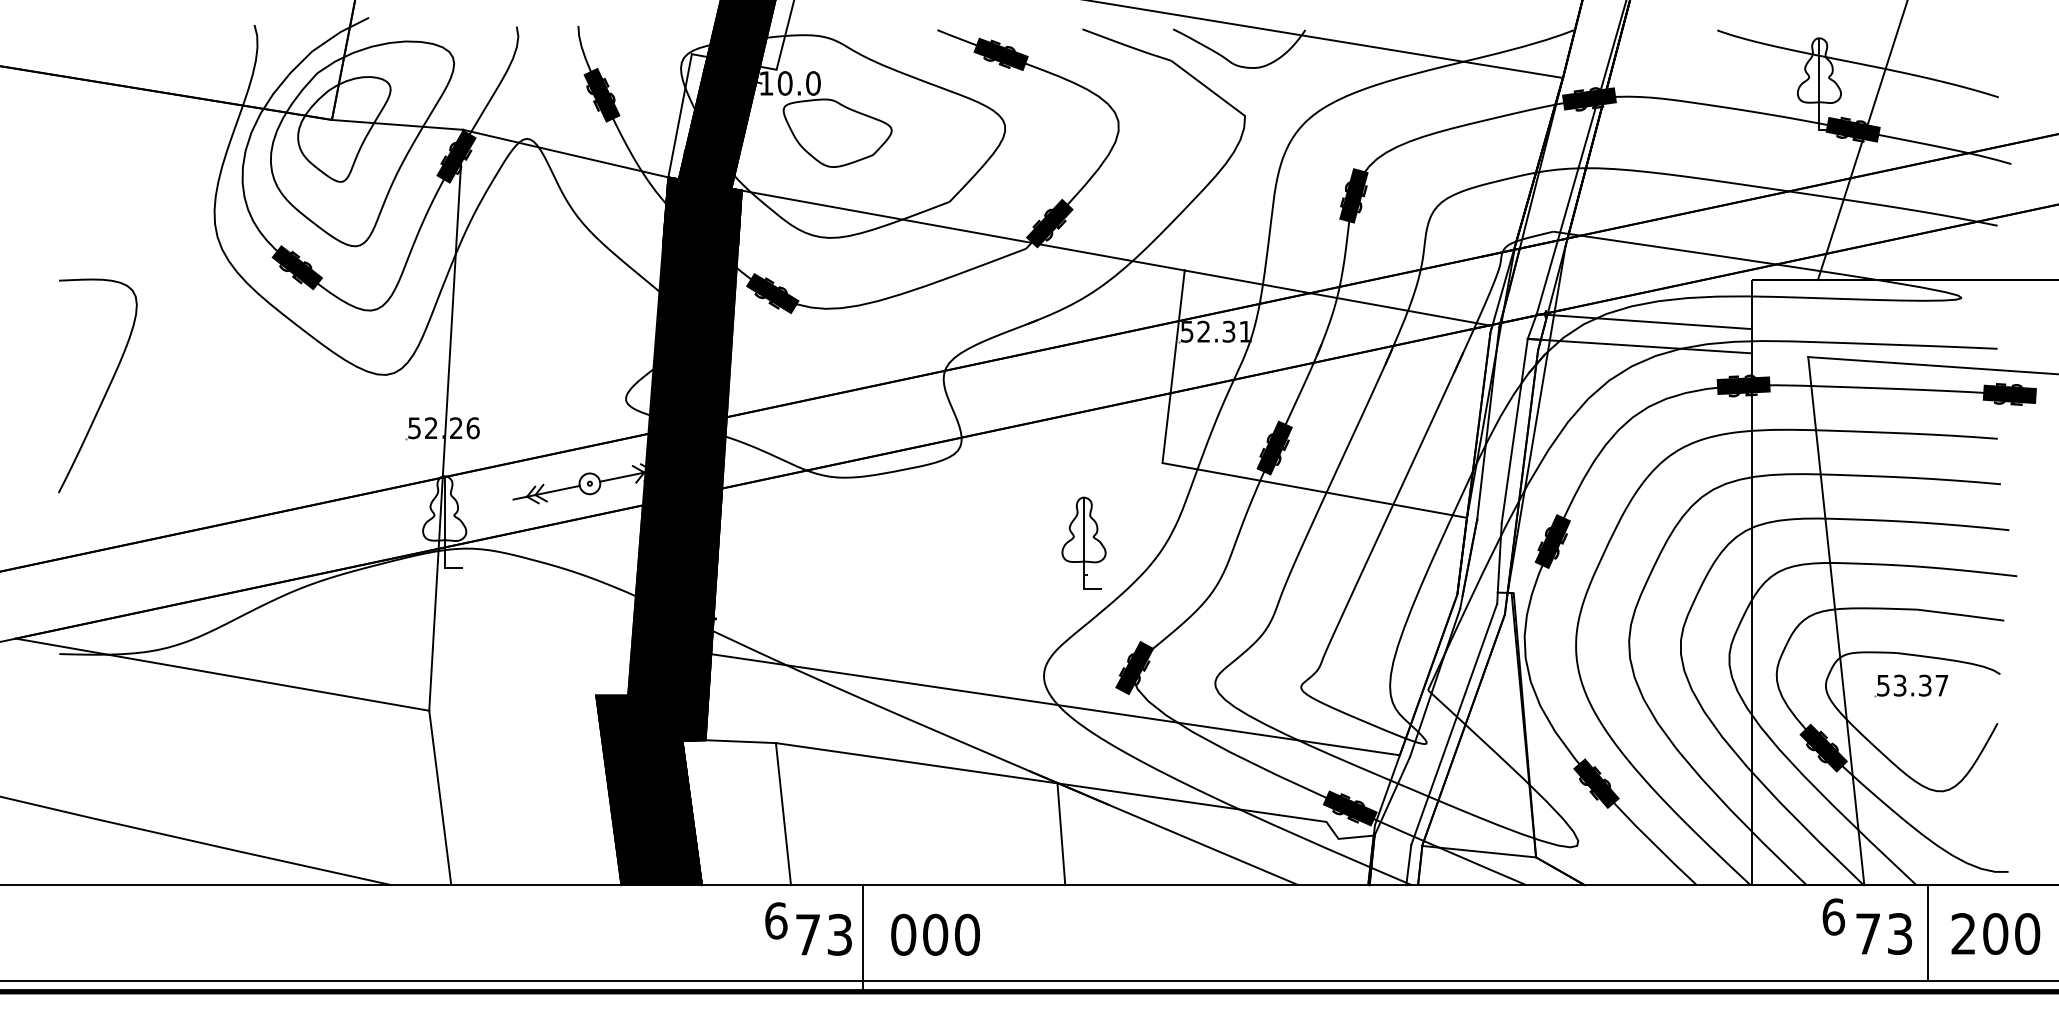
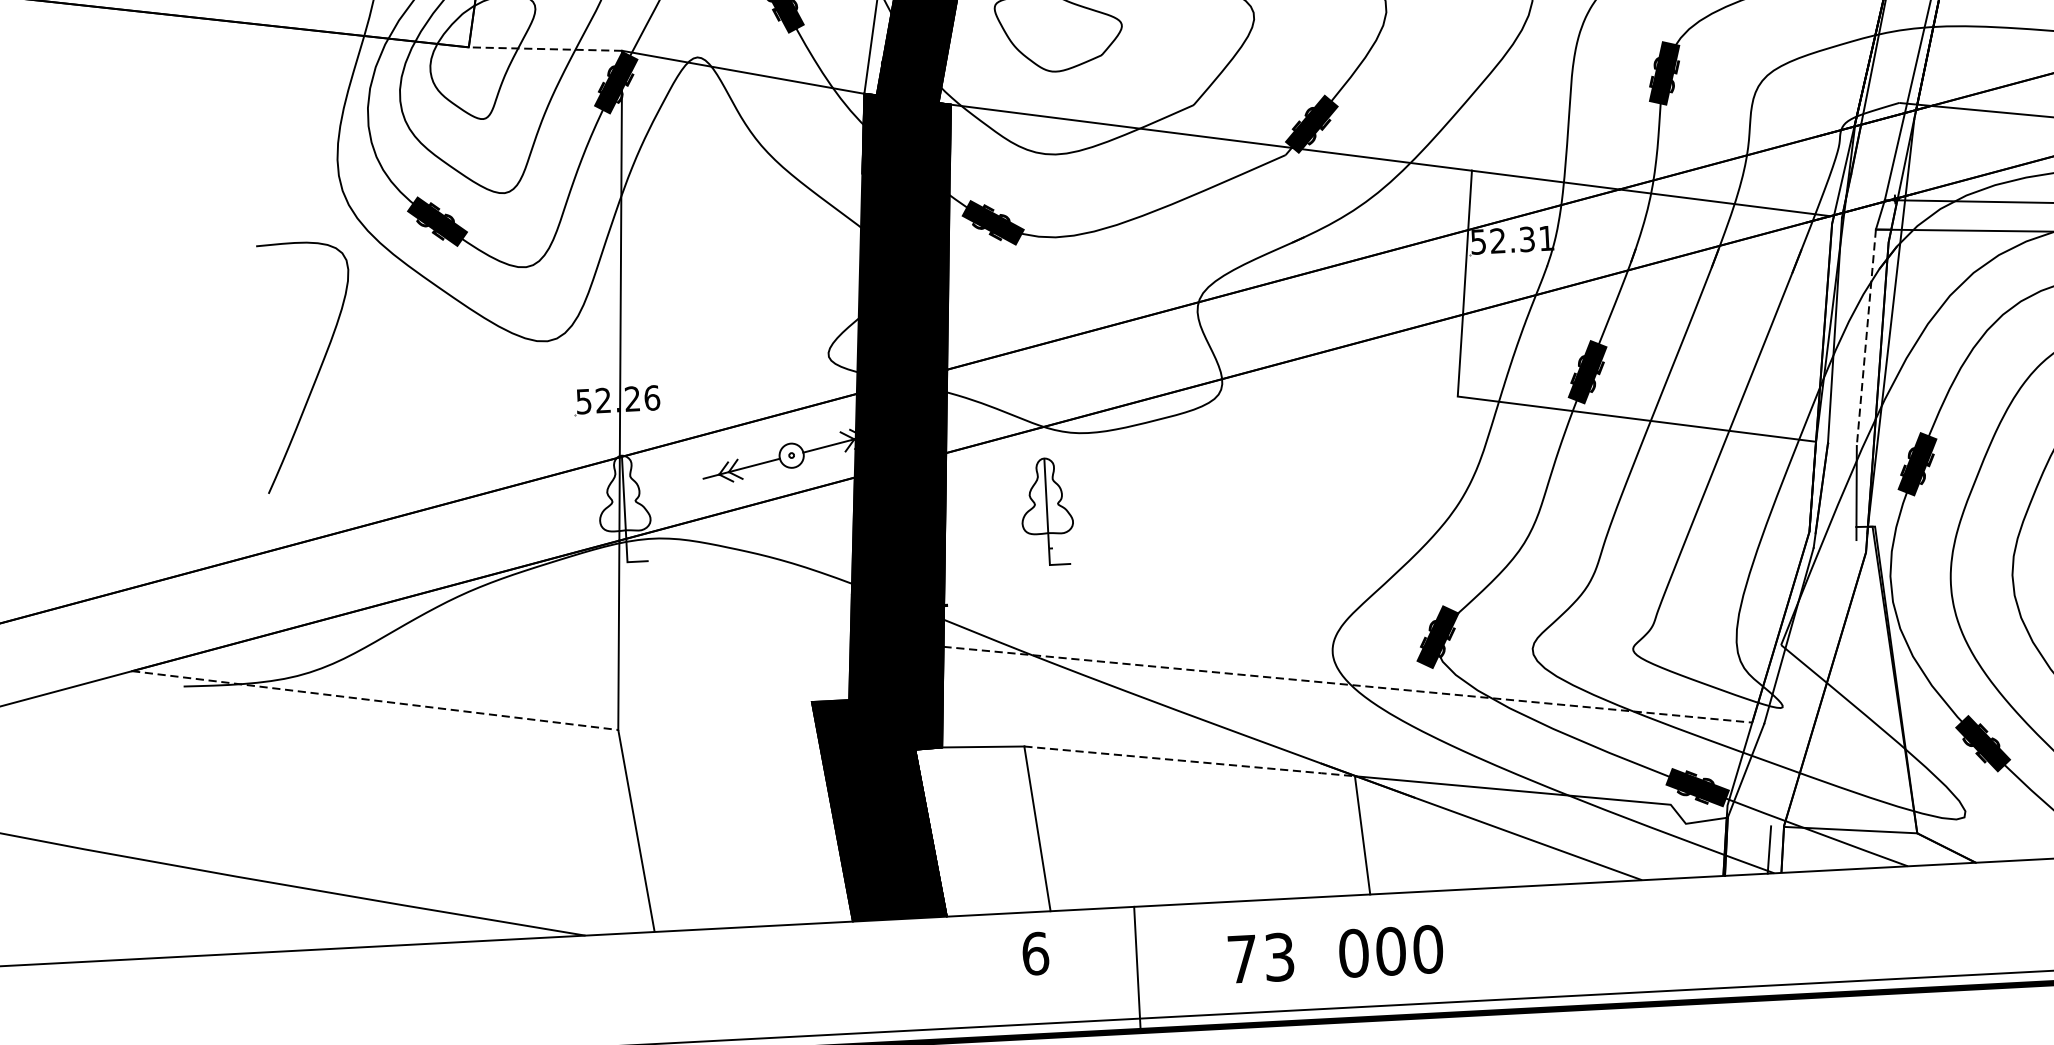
line: (397, 124) -> (545, 48), solid -> dashed
curve: (106, 389) -> (318, 370), moved
line: (1514, 431) -> (1866, 338), solid -> dashed
part: (1083, 542) -> (1046, 510), moved
line: (222, 674) -> (375, 700), solid -> dashed
line: (1056, 704) -> (1348, 684), solid -> dashed
line: (1454, 723) -> (1814, 682), removed
line: (917, 763) -> (1190, 761), solid -> dashed
text: (887, 934) -> (1335, 953), moved

